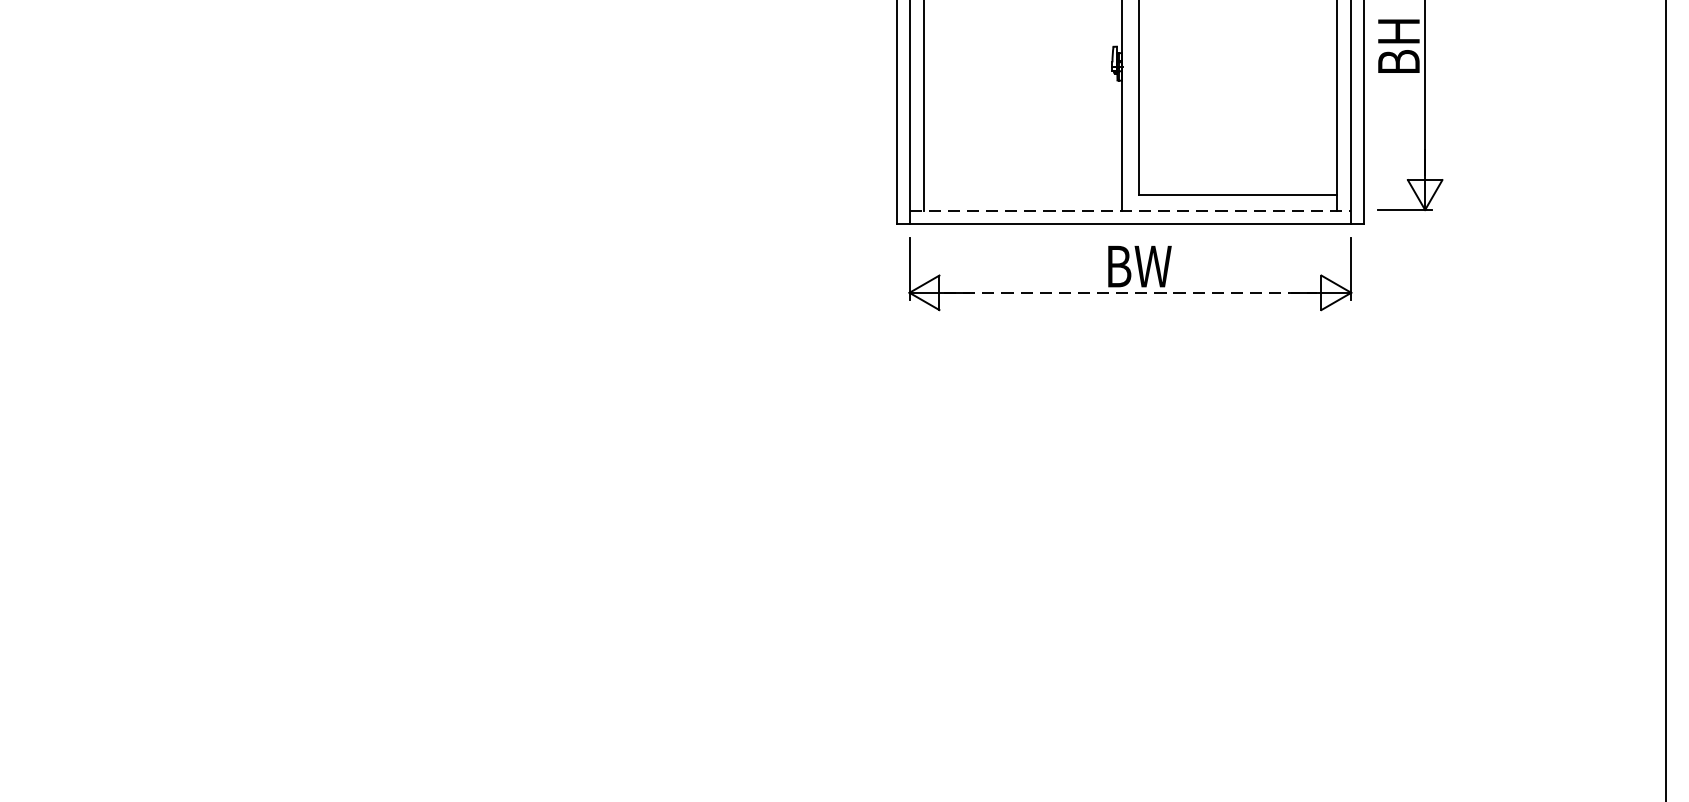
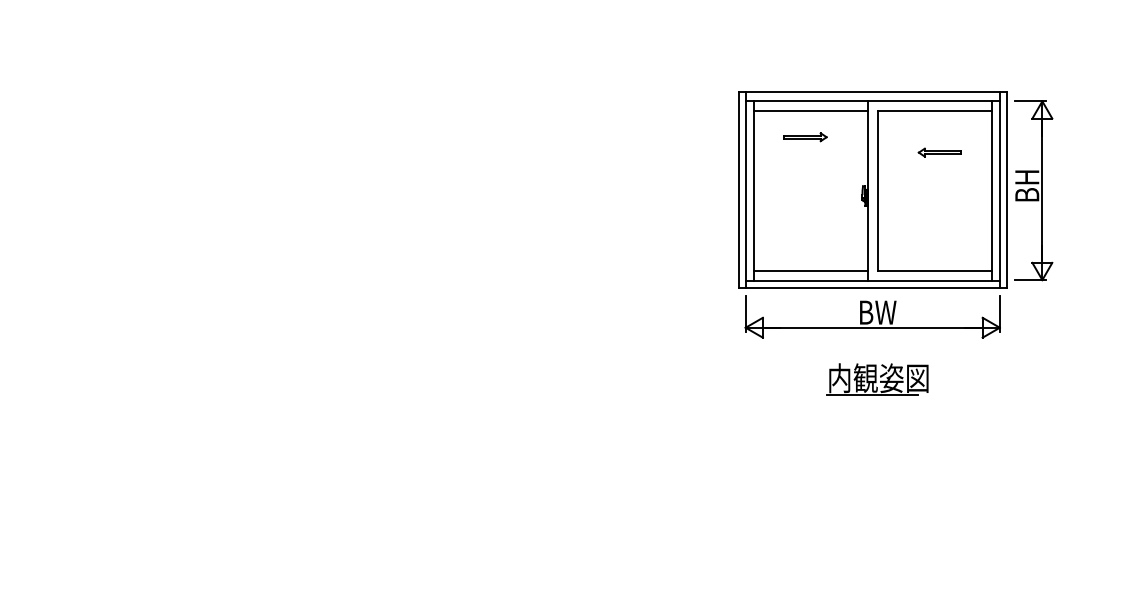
line: (1022, 195) -> (810, 271), added
line: (1131, 210) -> (873, 280), dashed -> solid
line: (1131, 292) -> (873, 327), dashed -> solid
part: (1138, 382) -> (877, 379), added

